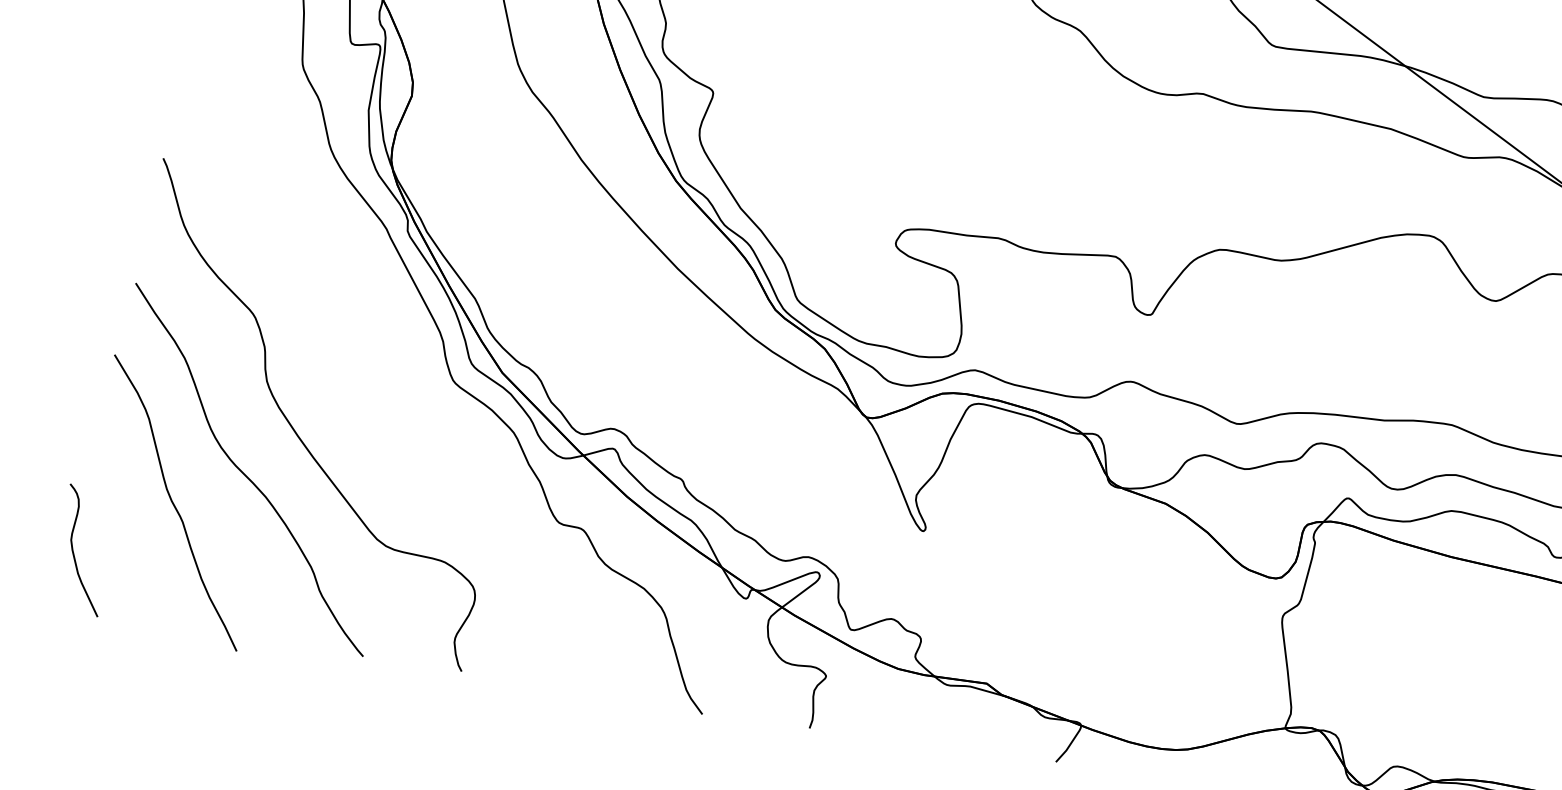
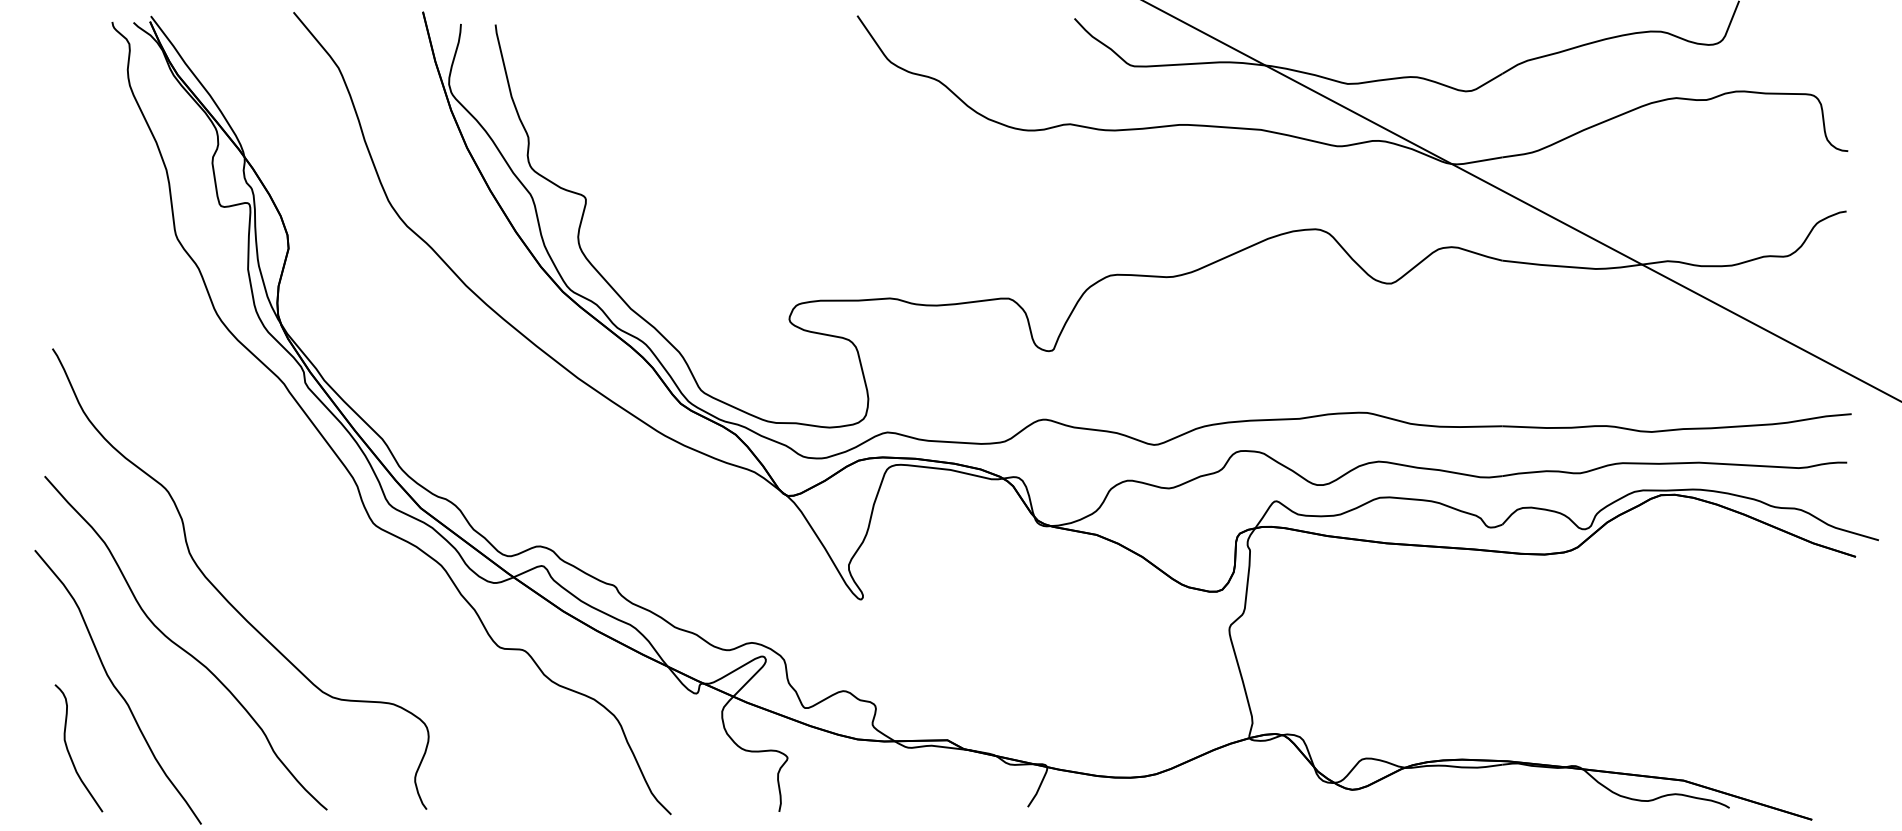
curve: (74, 552) -> (69, 751), moved

